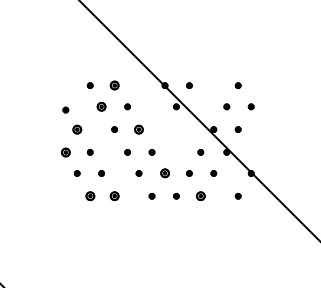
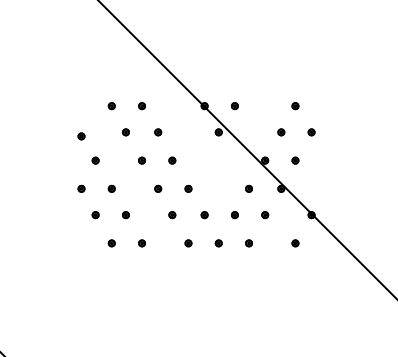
part: (114, 85) -> (141, 106), size x0.62
part: (101, 106) -> (125, 132), size x0.62
part: (77, 129) -> (95, 160), size x0.62
part: (139, 129) -> (172, 160), size x0.62
part: (65, 152) -> (81, 188), size x0.62
part: (164, 173) -> (204, 215), size x0.62
part: (90, 196) -> (111, 243), size x0.62
part: (114, 196) -> (141, 243), size x0.62
part: (200, 196) -> (248, 243), size x0.62

